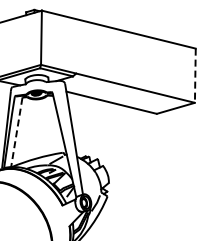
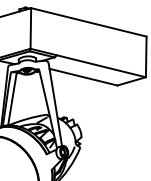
line: (195, 75) -> (146, 56), dashed -> solid
line: (16, 133) -> (12, 100), dashed -> solid

